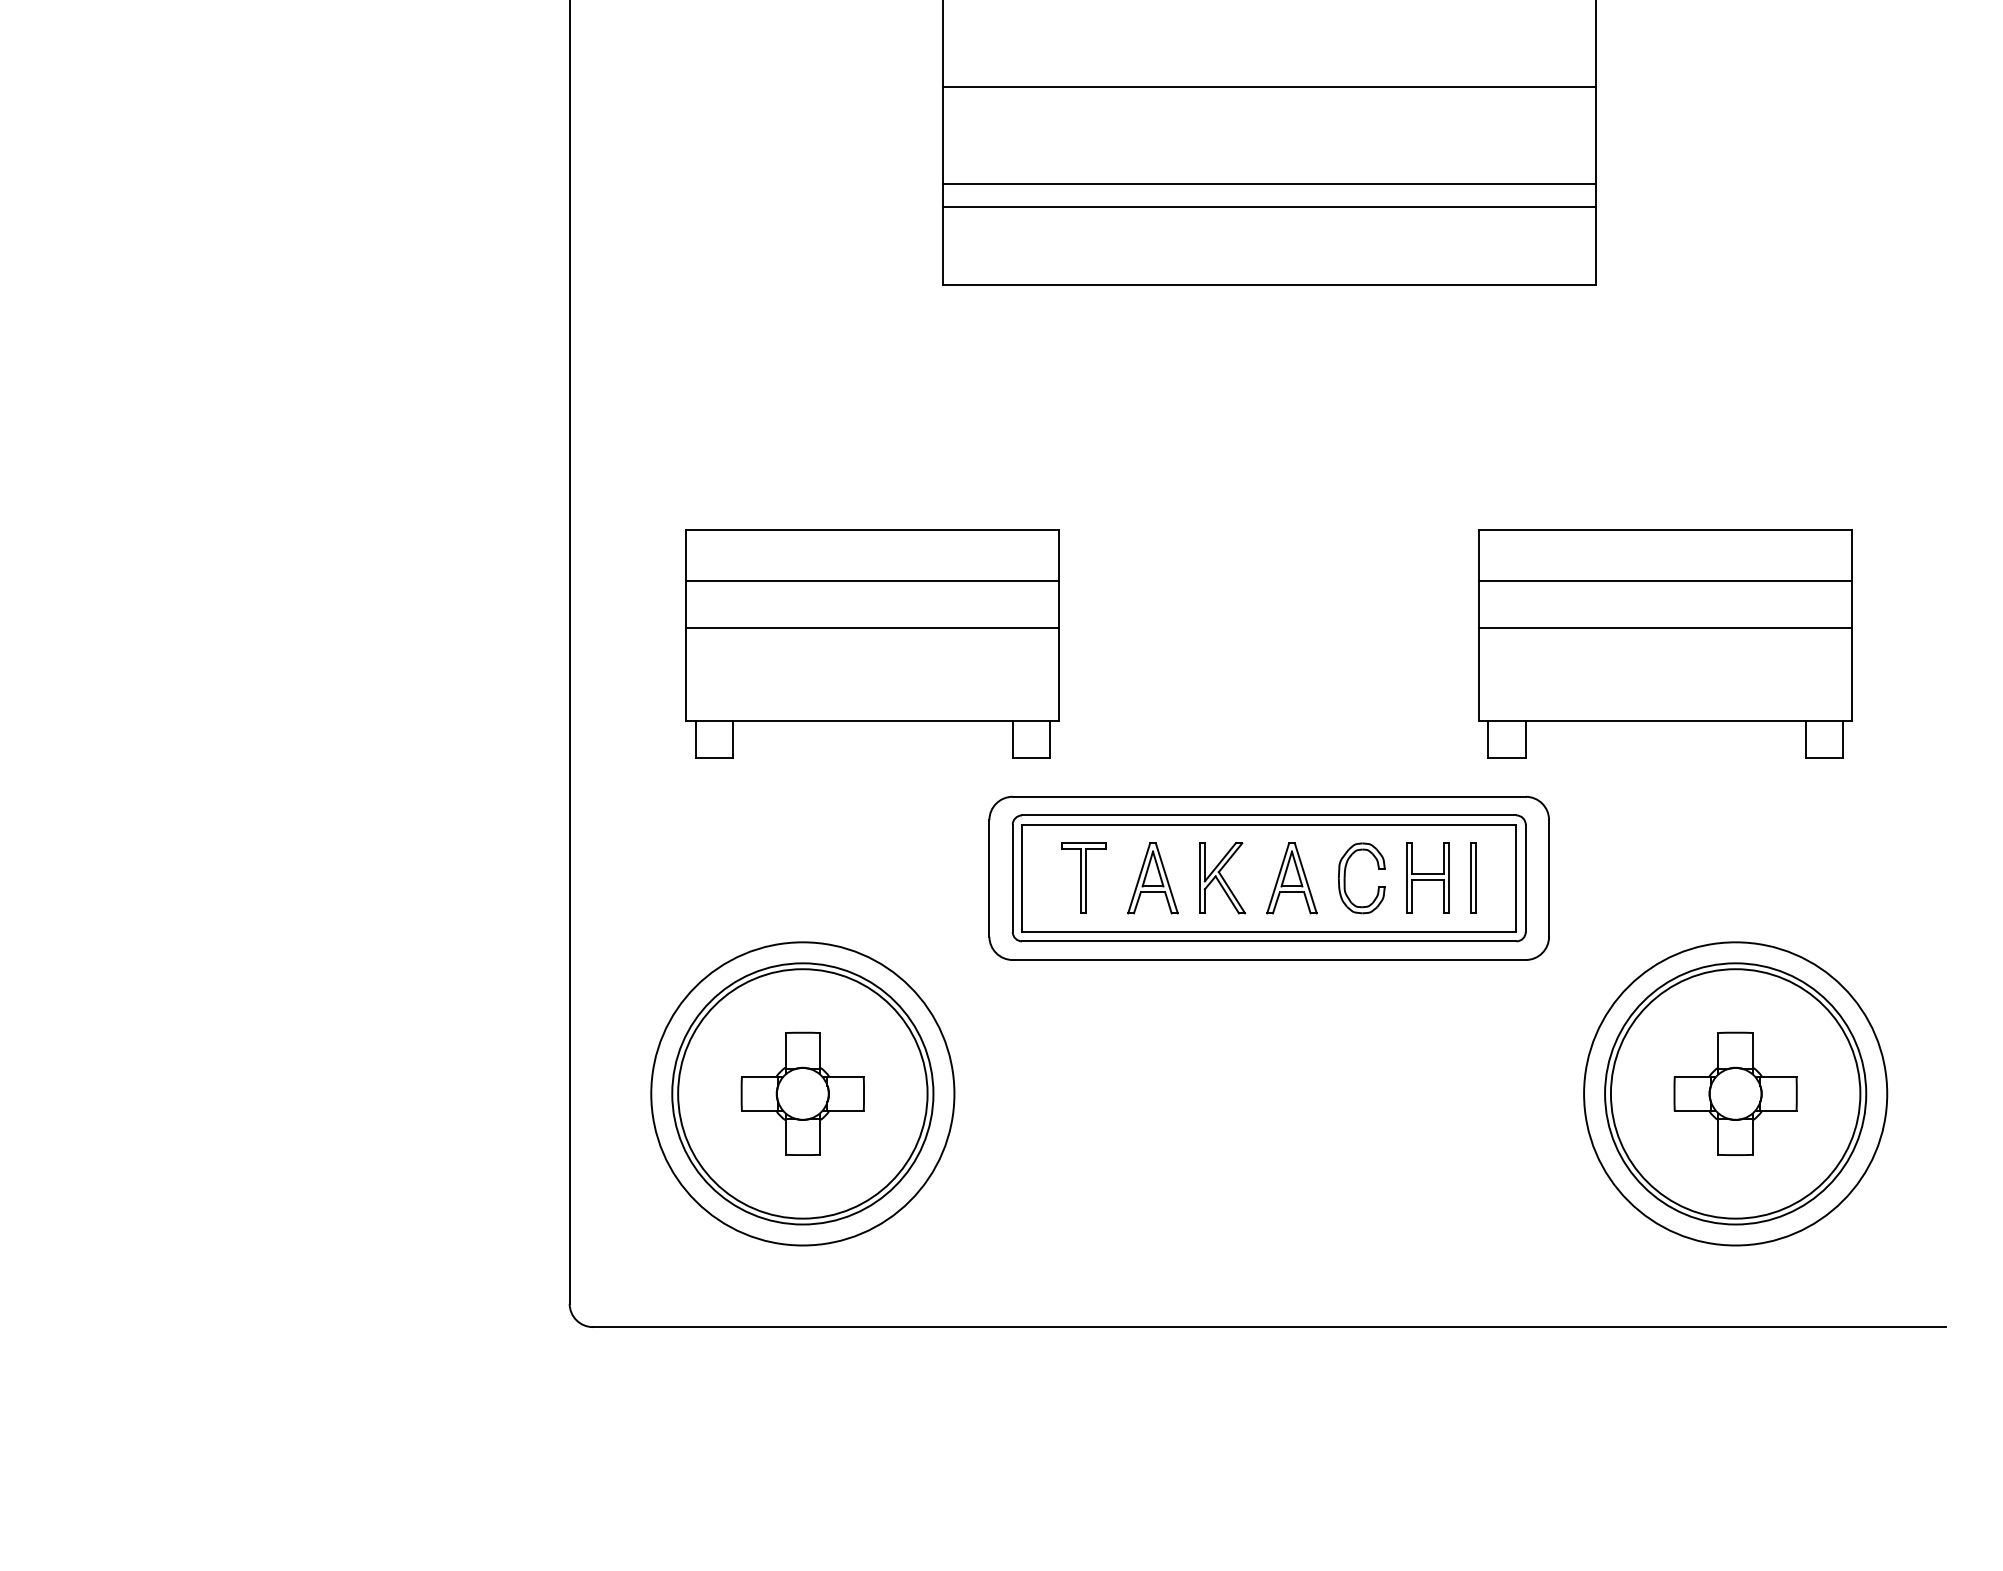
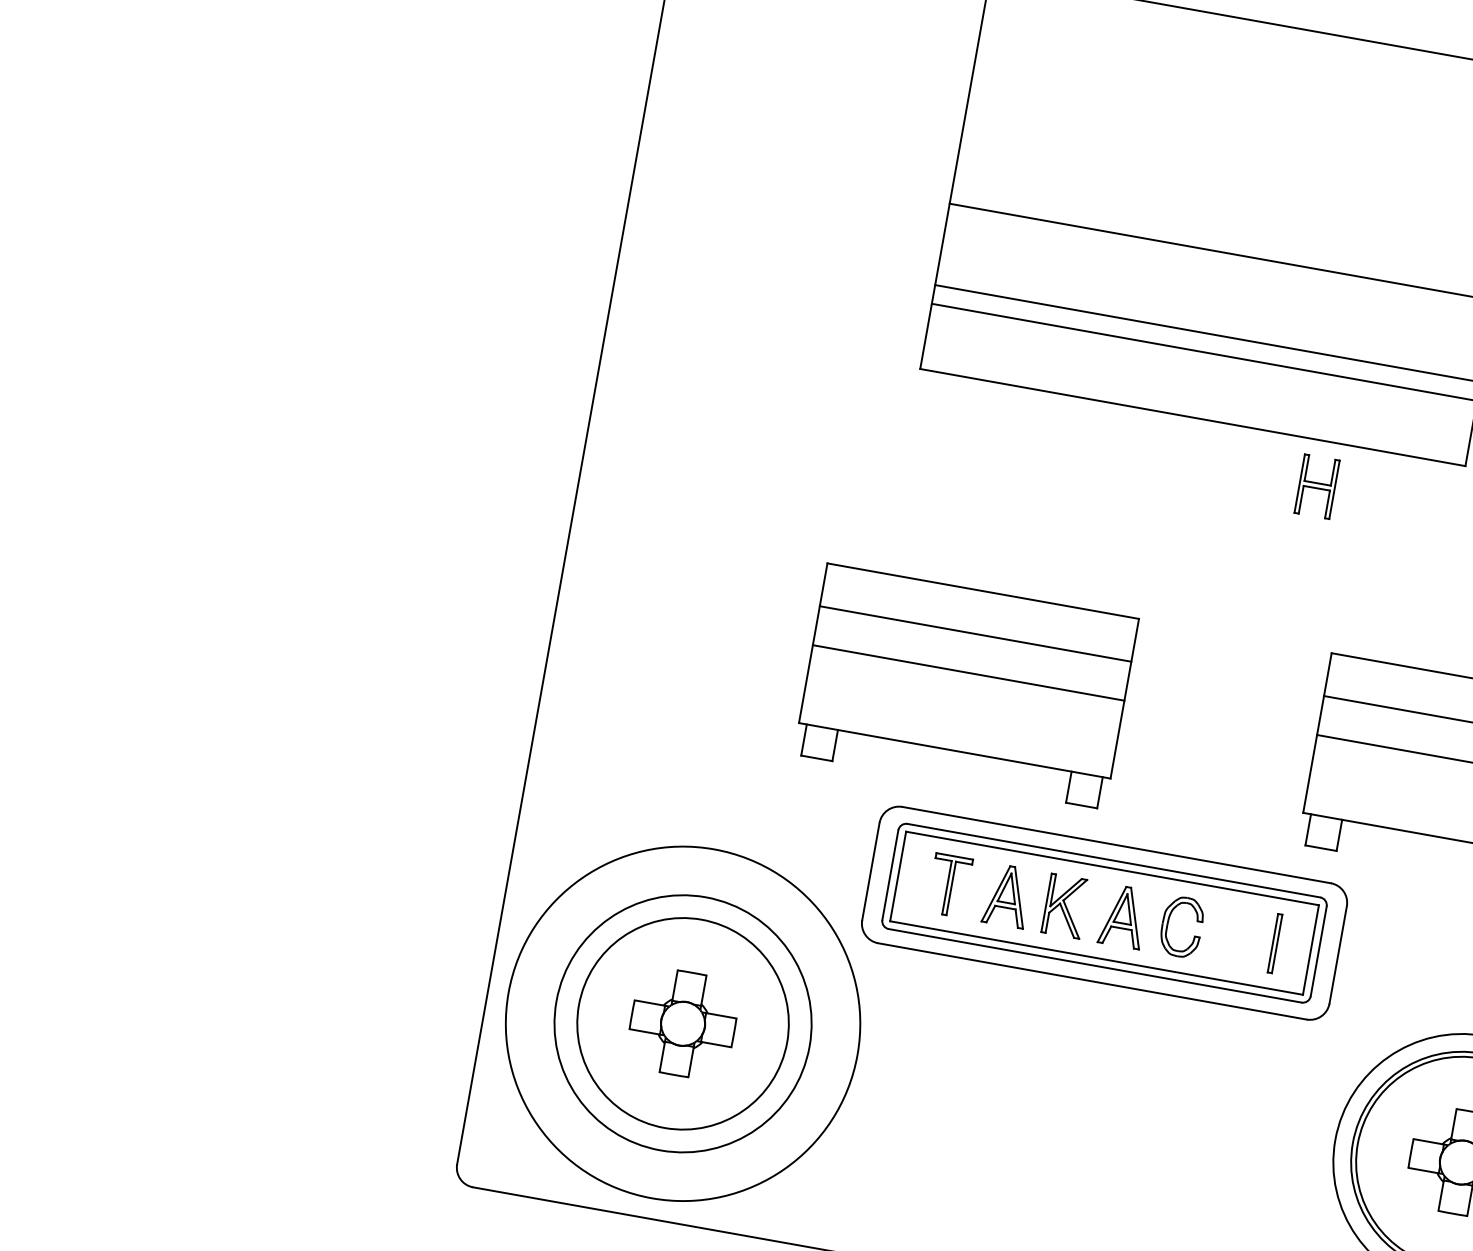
part: (872, 643) -> (966, 686), moved
part: (1427, 877) -> (1316, 485), moved
circle: (802, 1093) -> (682, 1023), size x1.6

